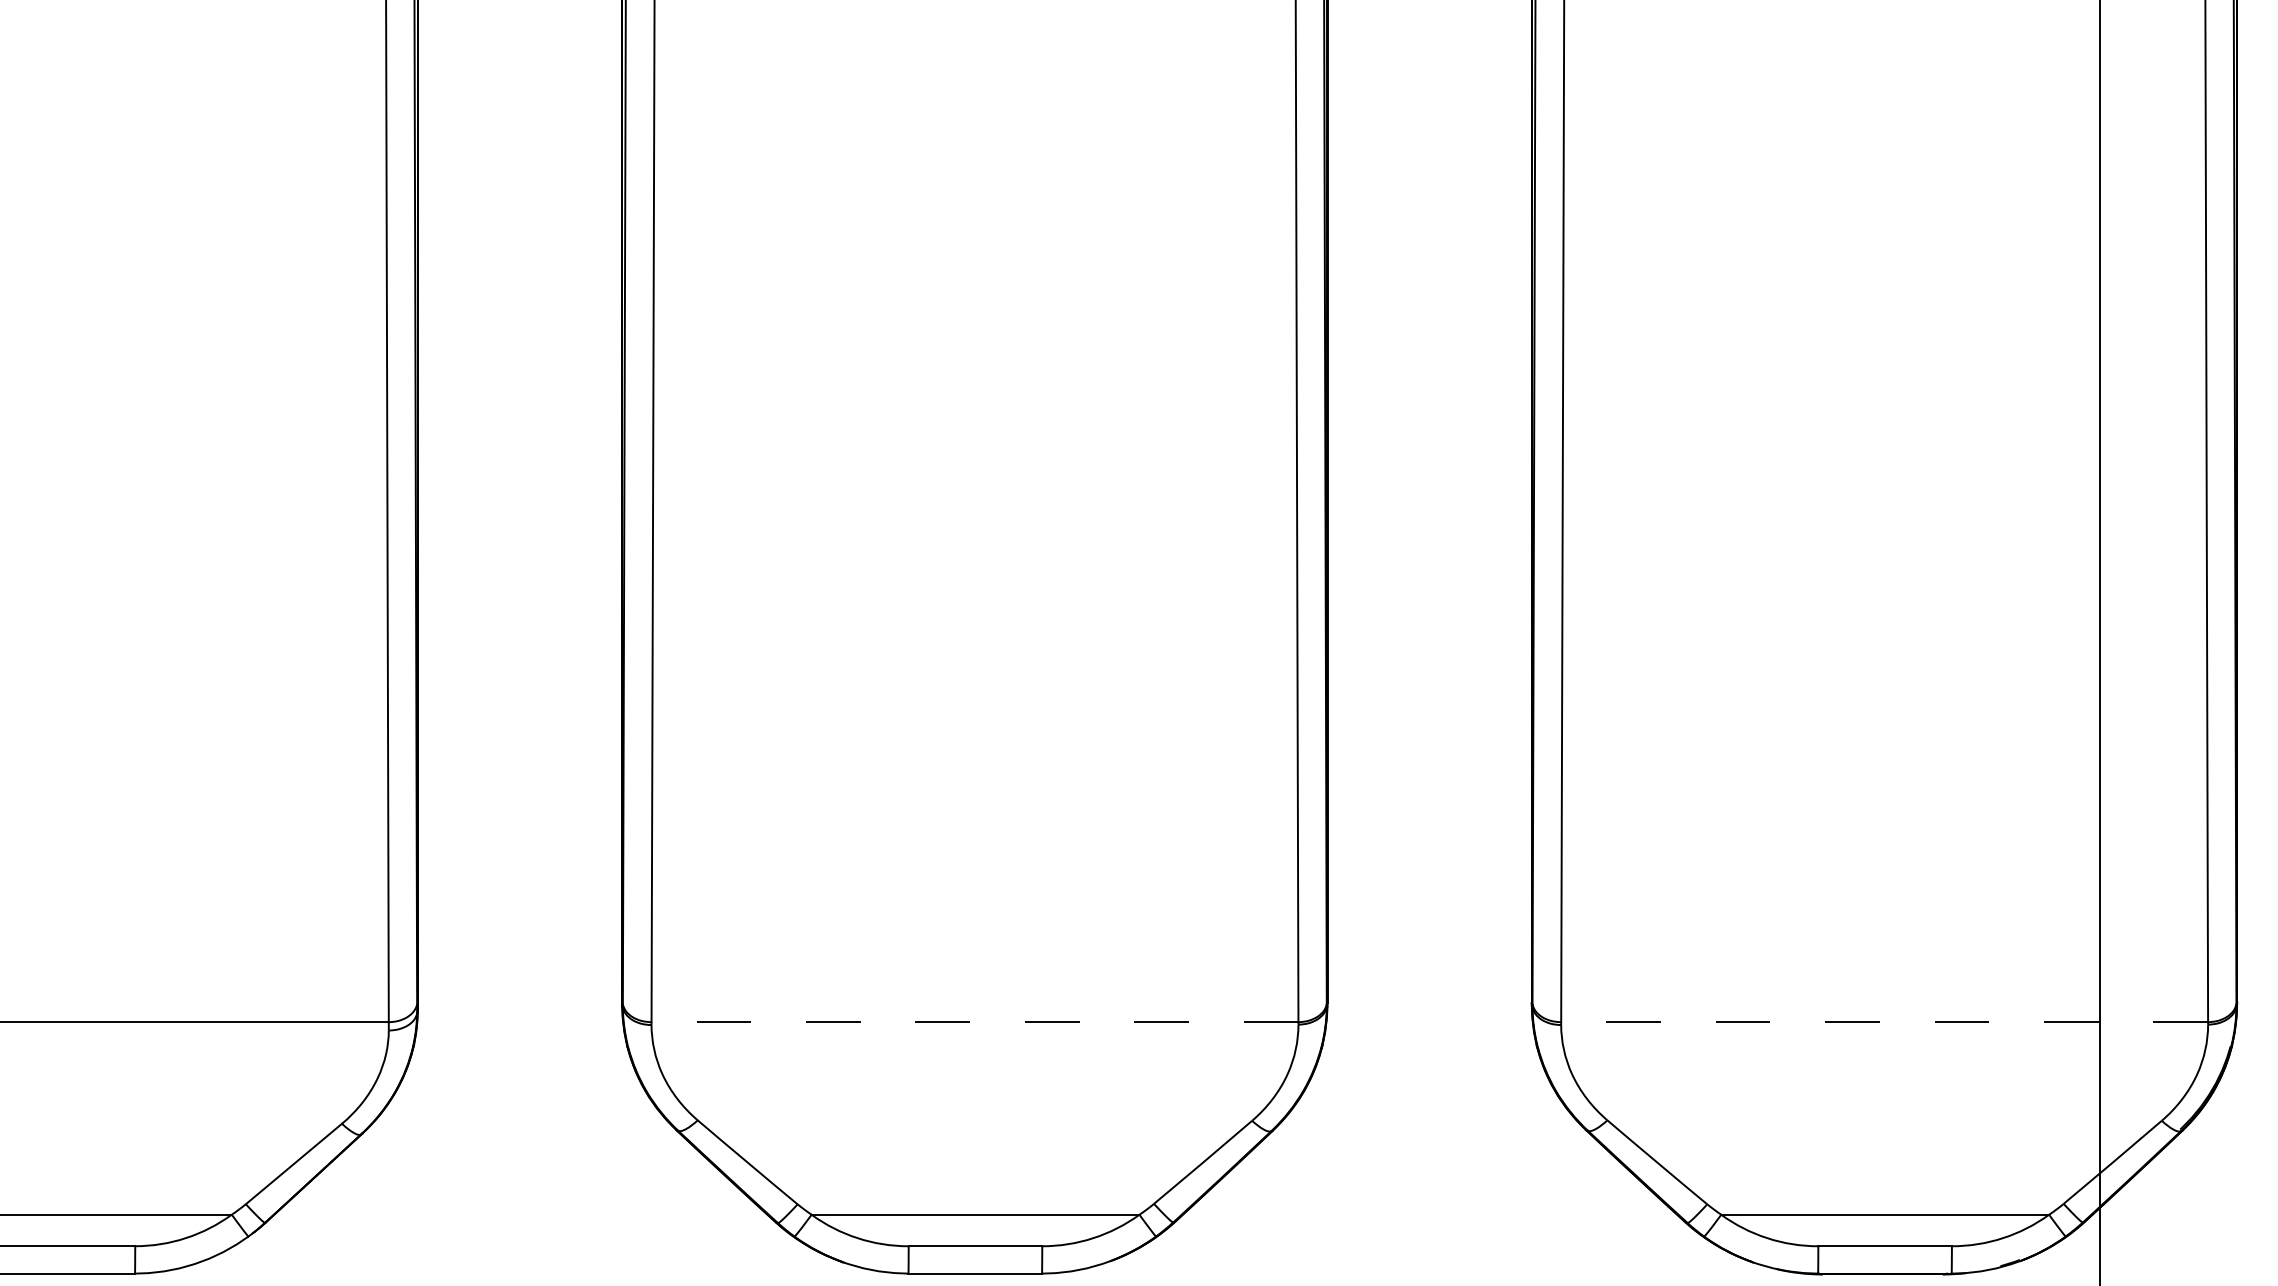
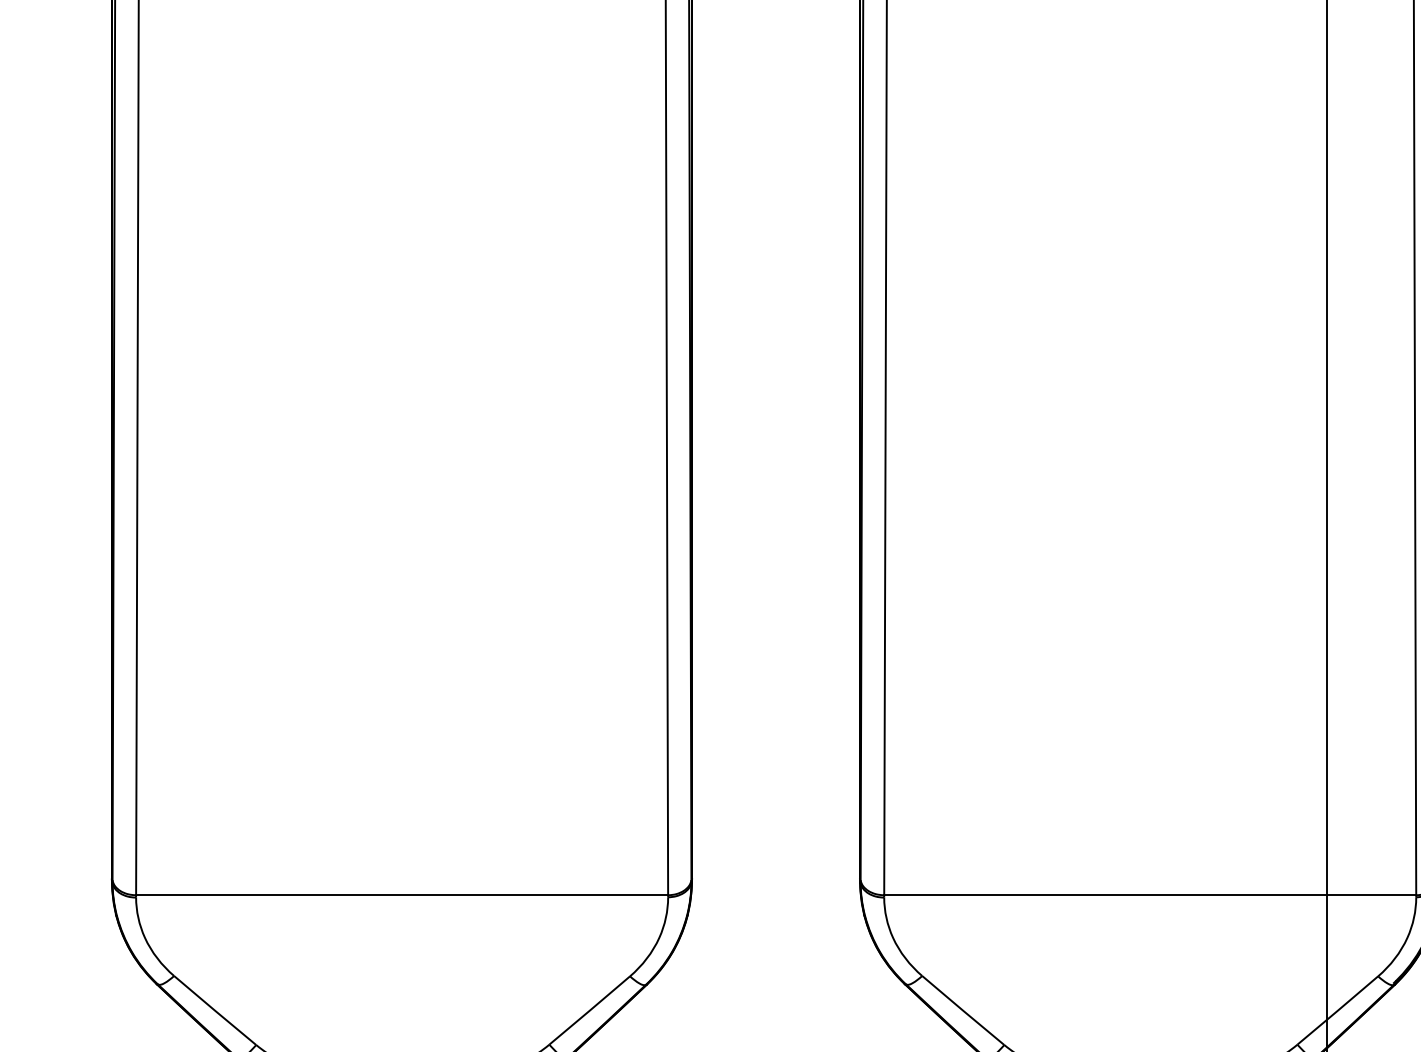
line: (974, 1022) -> (401, 895), dashed -> solid
line: (1884, 1022) -> (1150, 895), dashed -> solid

